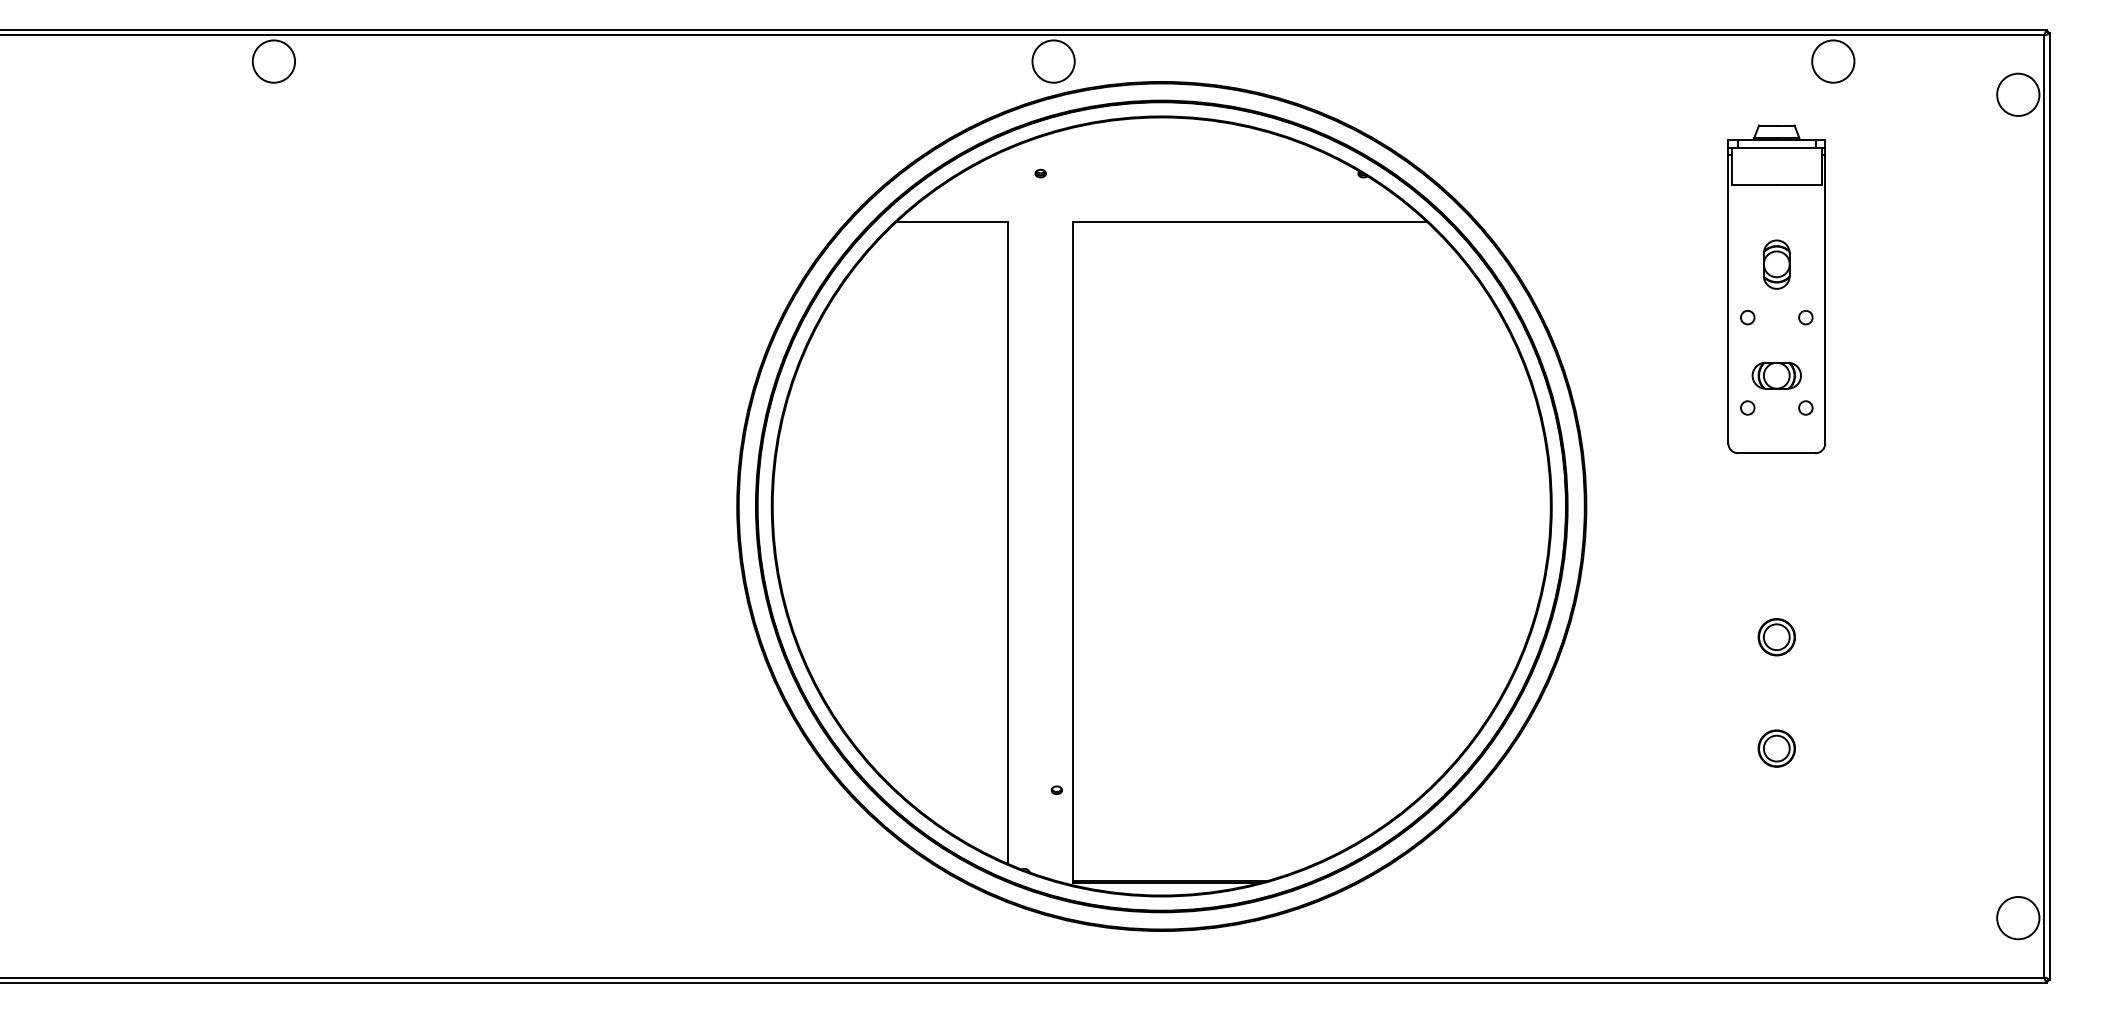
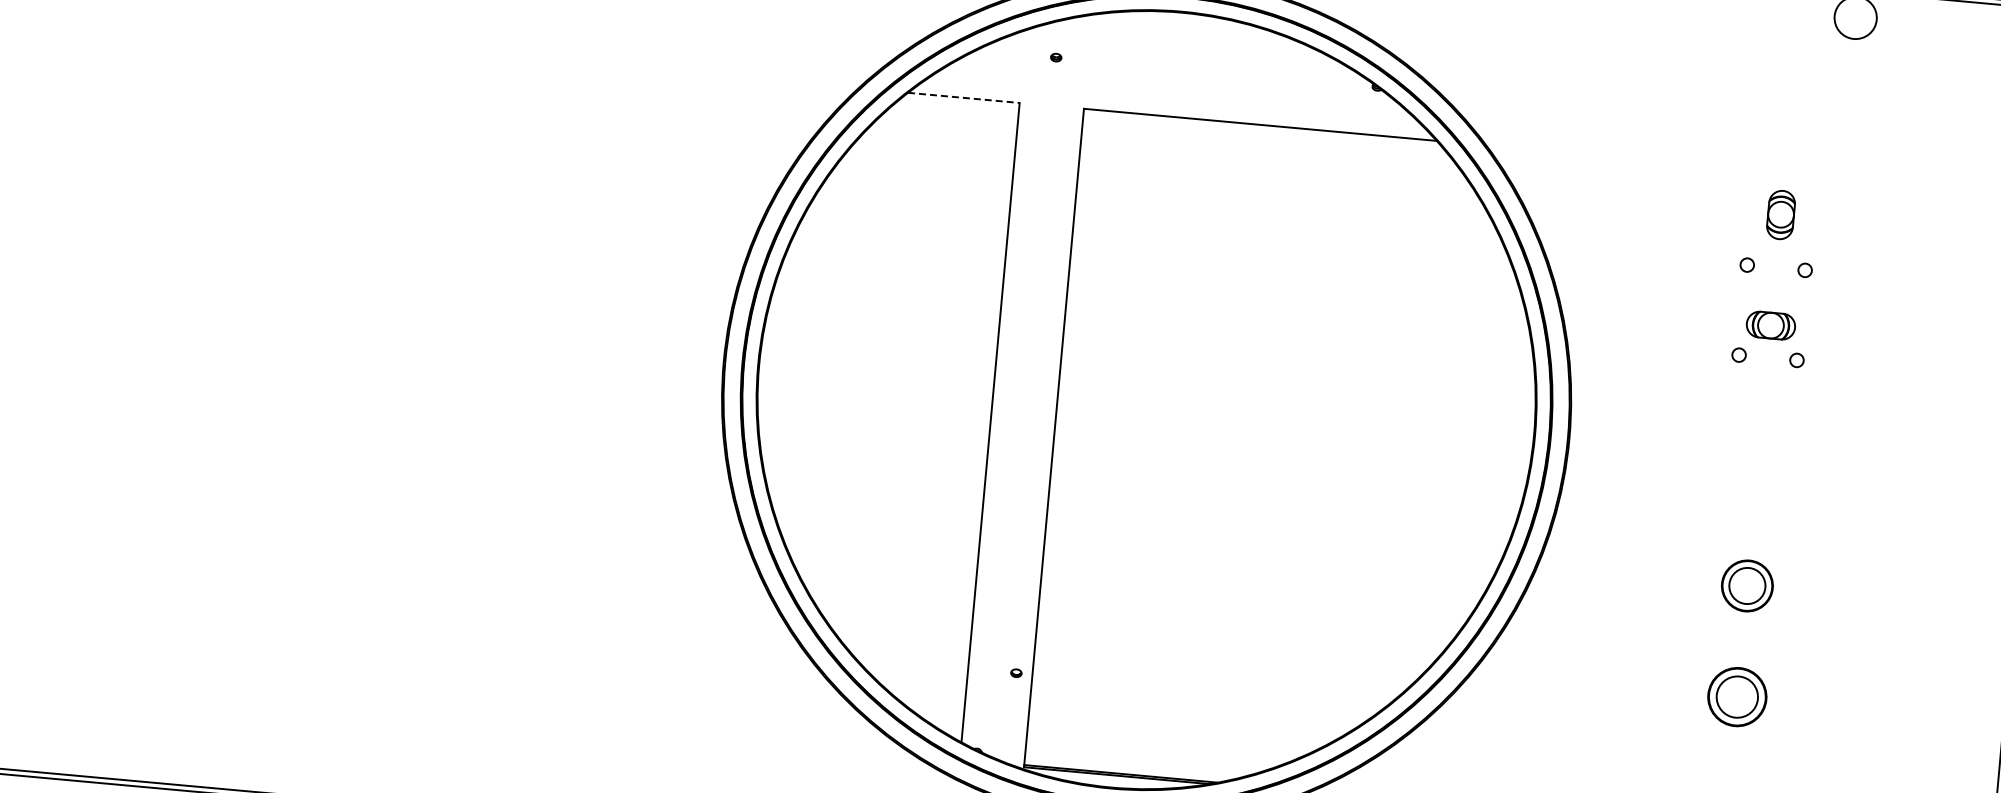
line: (952, 222) -> (963, 98), solid -> dashed
part: (1776, 289) -> (1778, 239), removed
part: (1776, 637) -> (1746, 586), size x1.4
part: (1776, 748) -> (1736, 696), size x1.6

